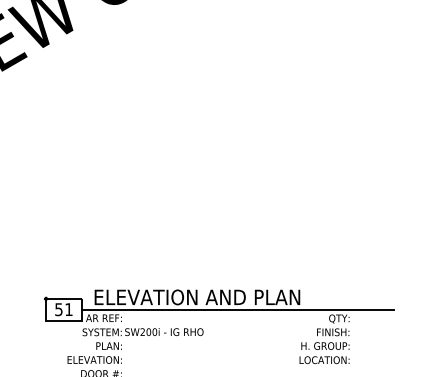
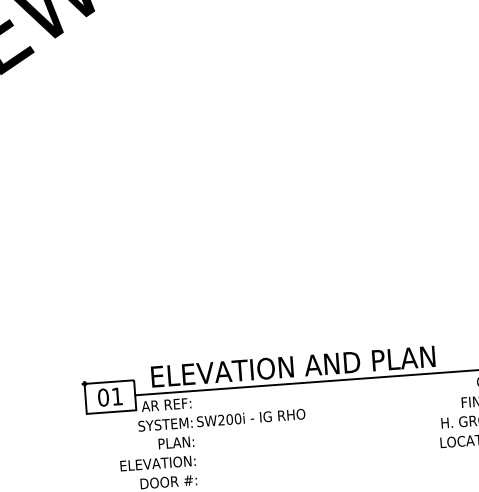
text: (58, 309) -> (102, 397), 51 -> 01

